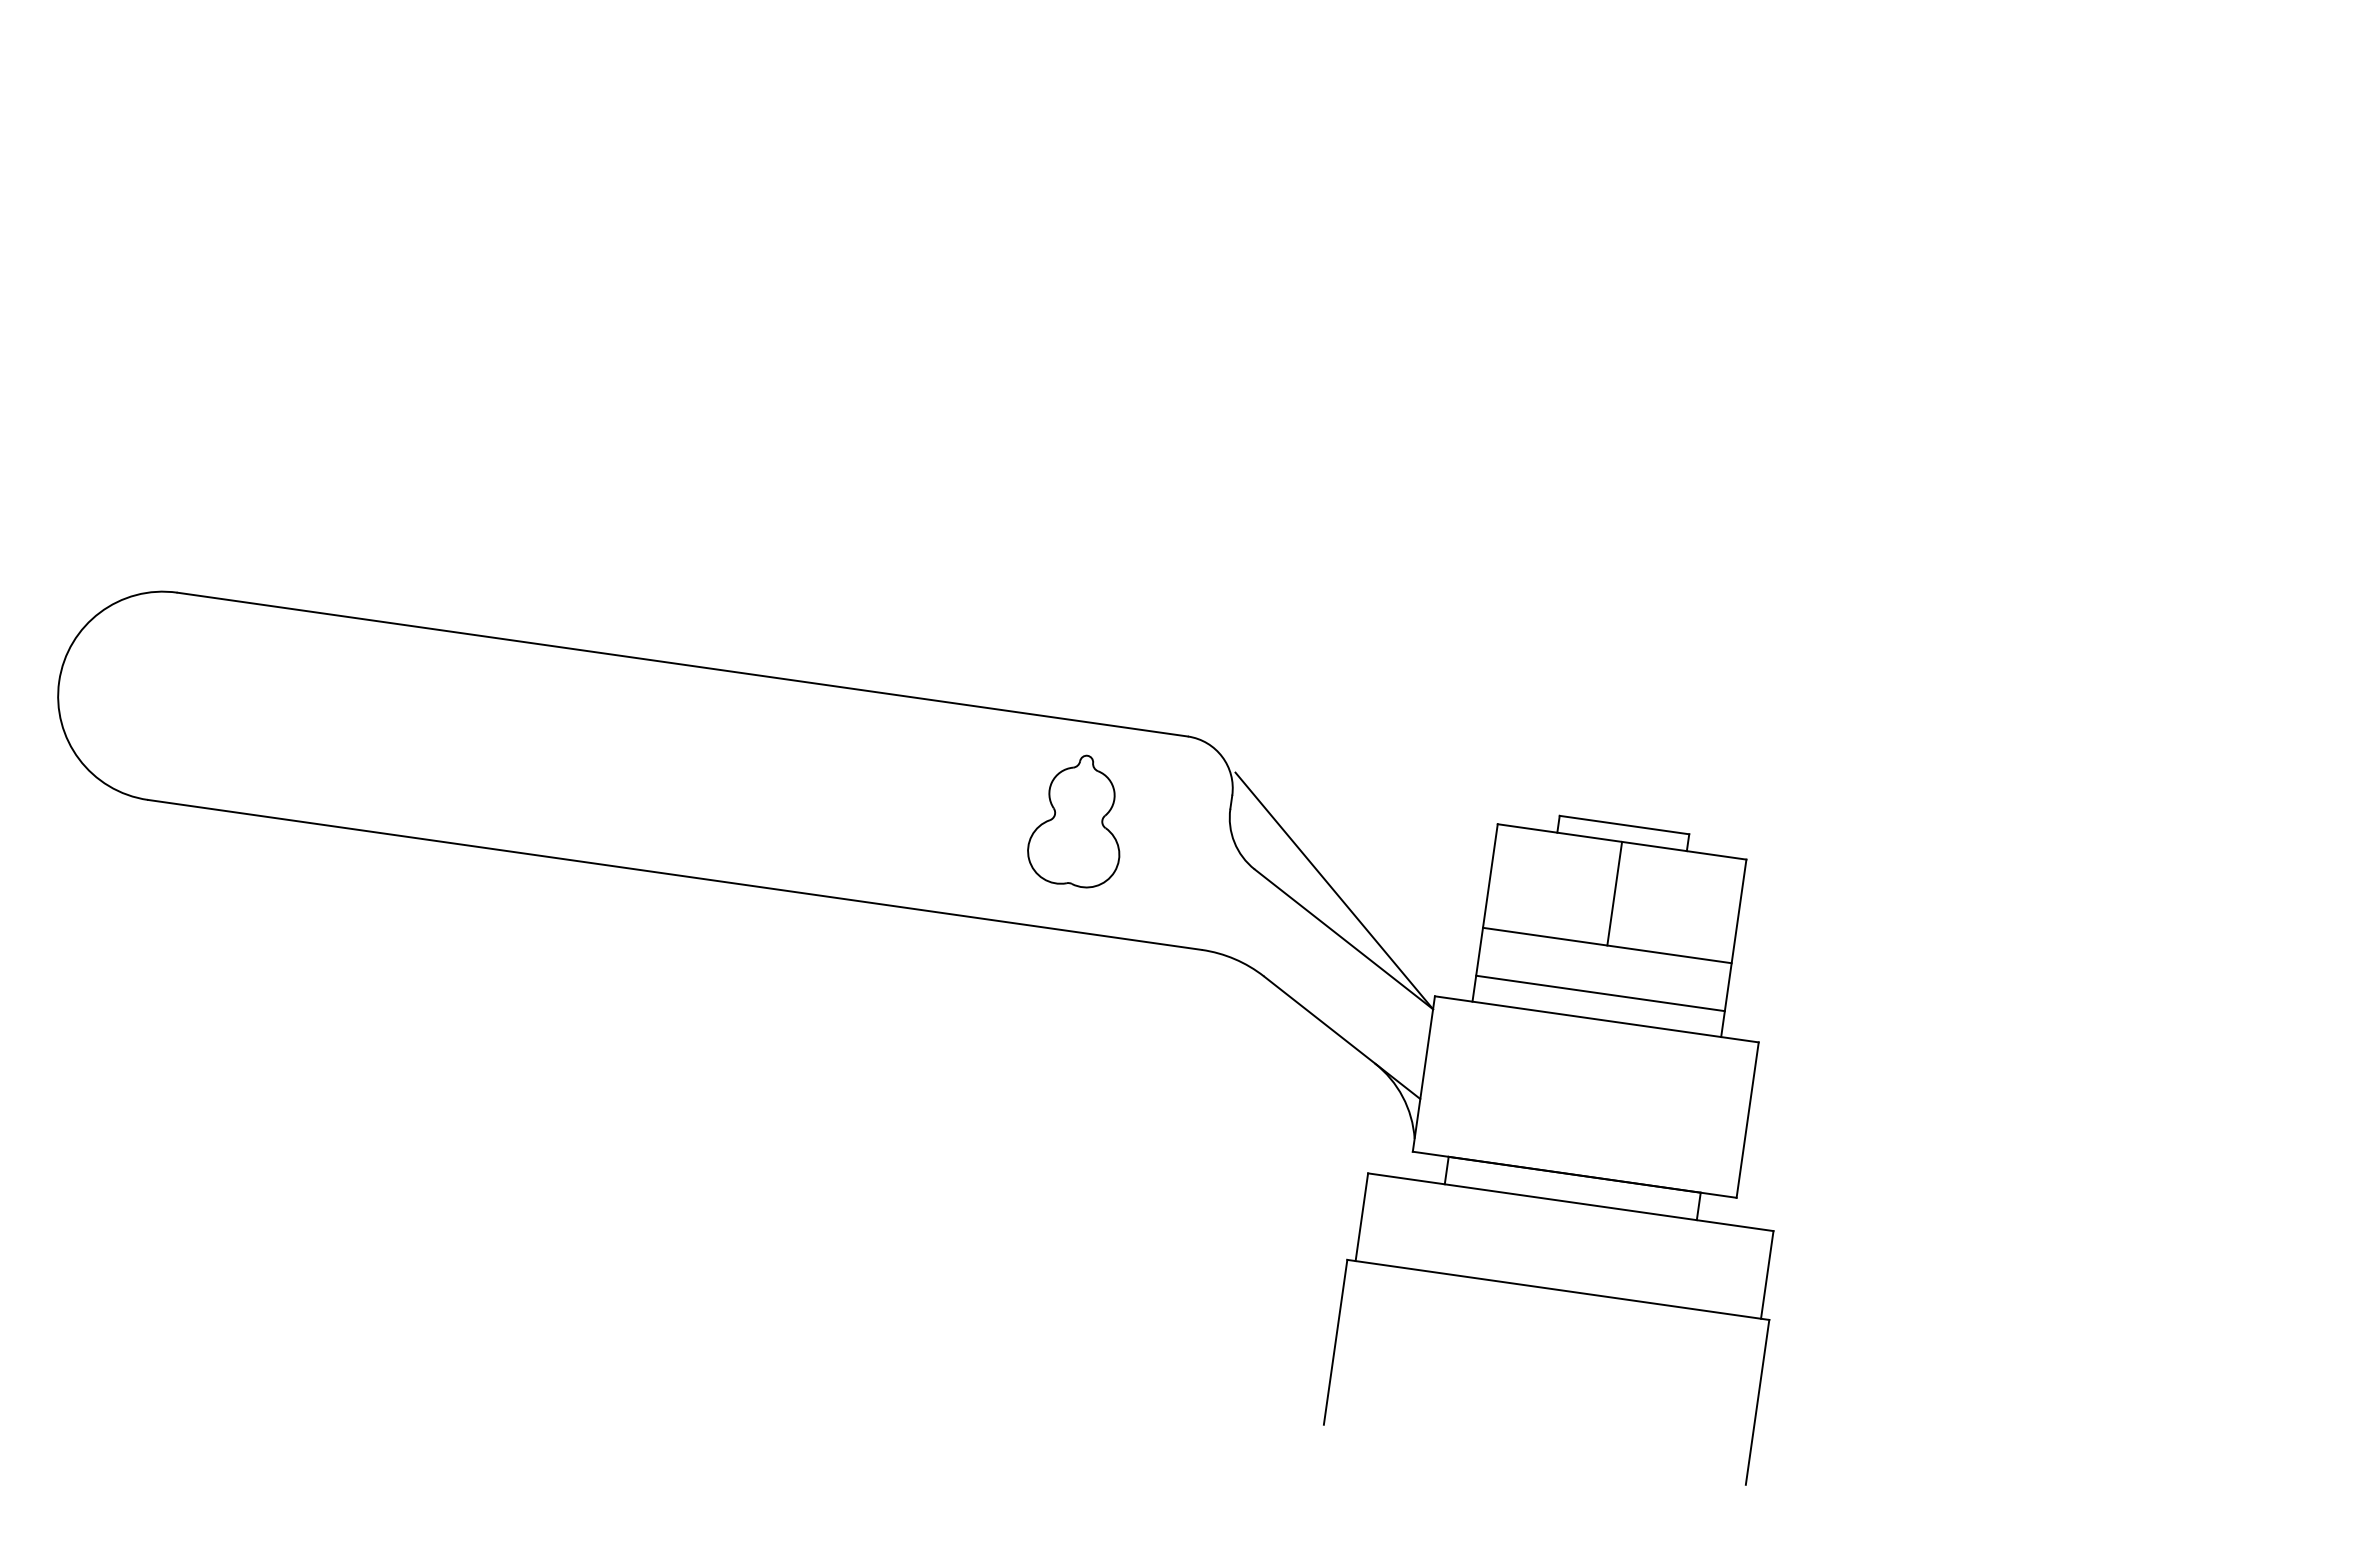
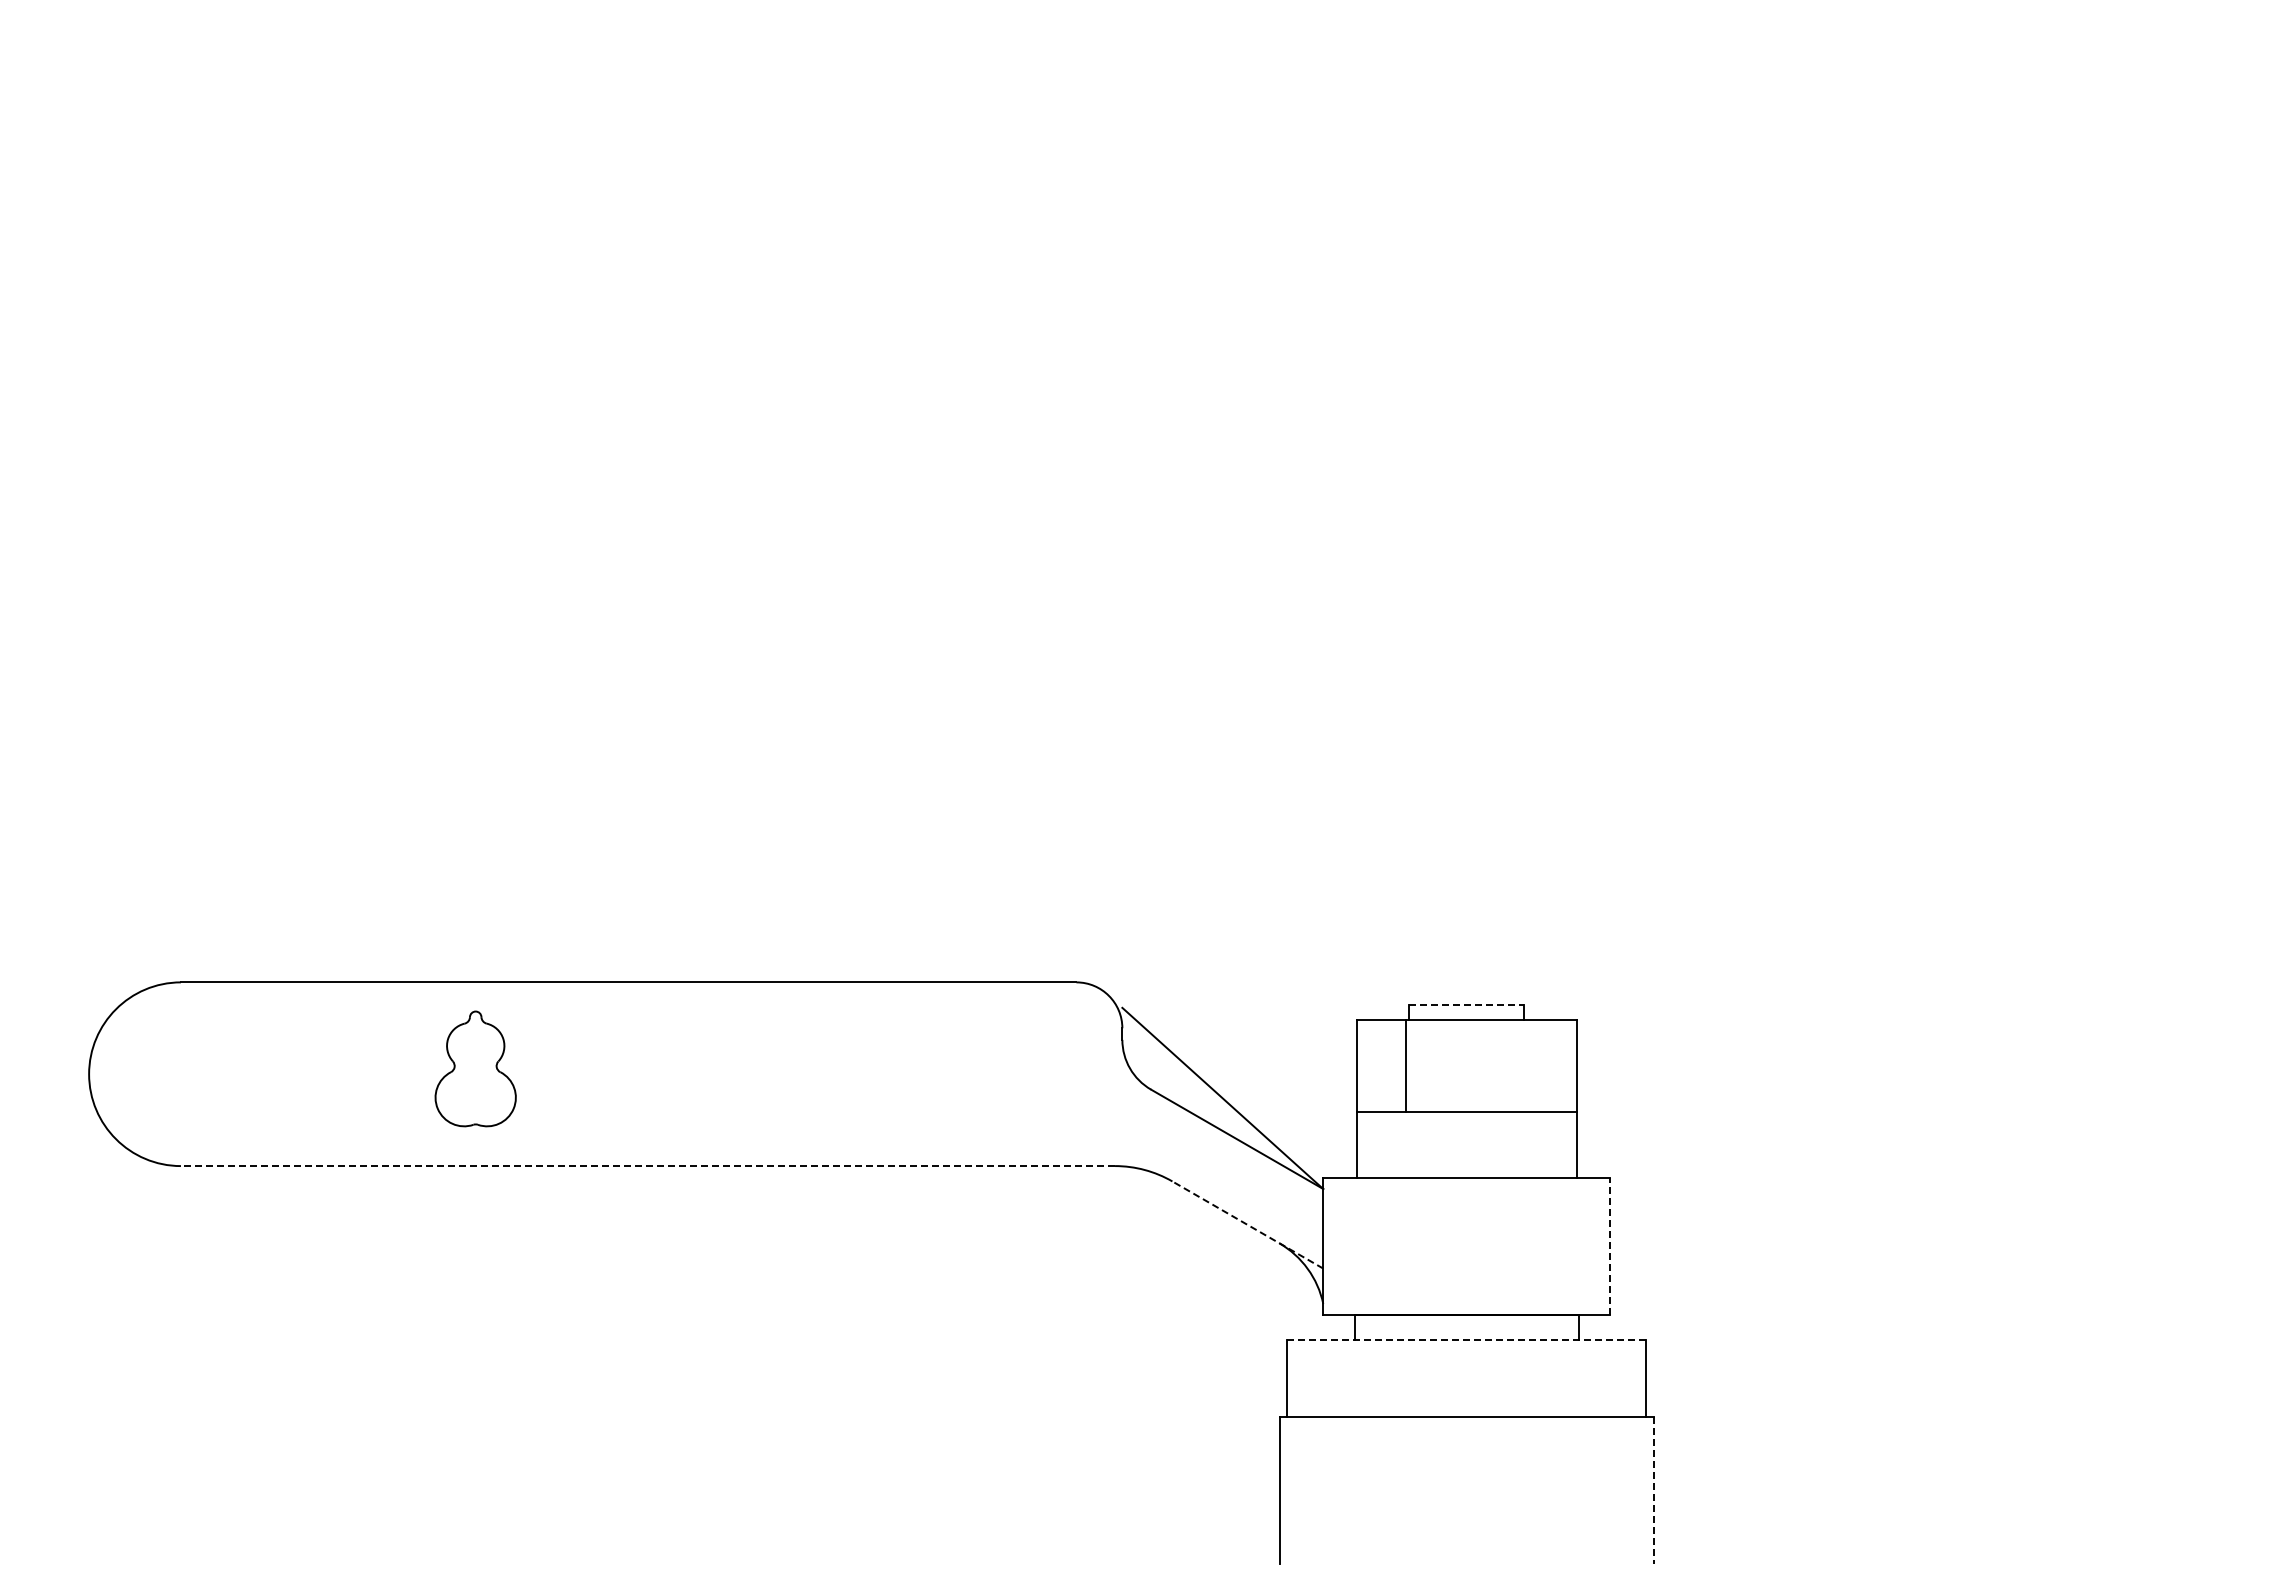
part: (1078, 820) -> (475, 1068), moved
line: (1625, 825) -> (1467, 1005), solid -> dashed
line: (674, 875) -> (647, 1166), solid -> dashed
line: (1614, 894) -> (1405, 1066), moved
line: (1600, 993) -> (1466, 1154), removed
line: (1341, 1037) -> (1247, 1224), solid -> dashed
line: (1747, 1120) -> (1610, 1246), solid -> dashed
line: (1570, 1201) -> (1466, 1339), solid -> dashed
line: (1757, 1402) -> (1653, 1490), solid -> dashed

